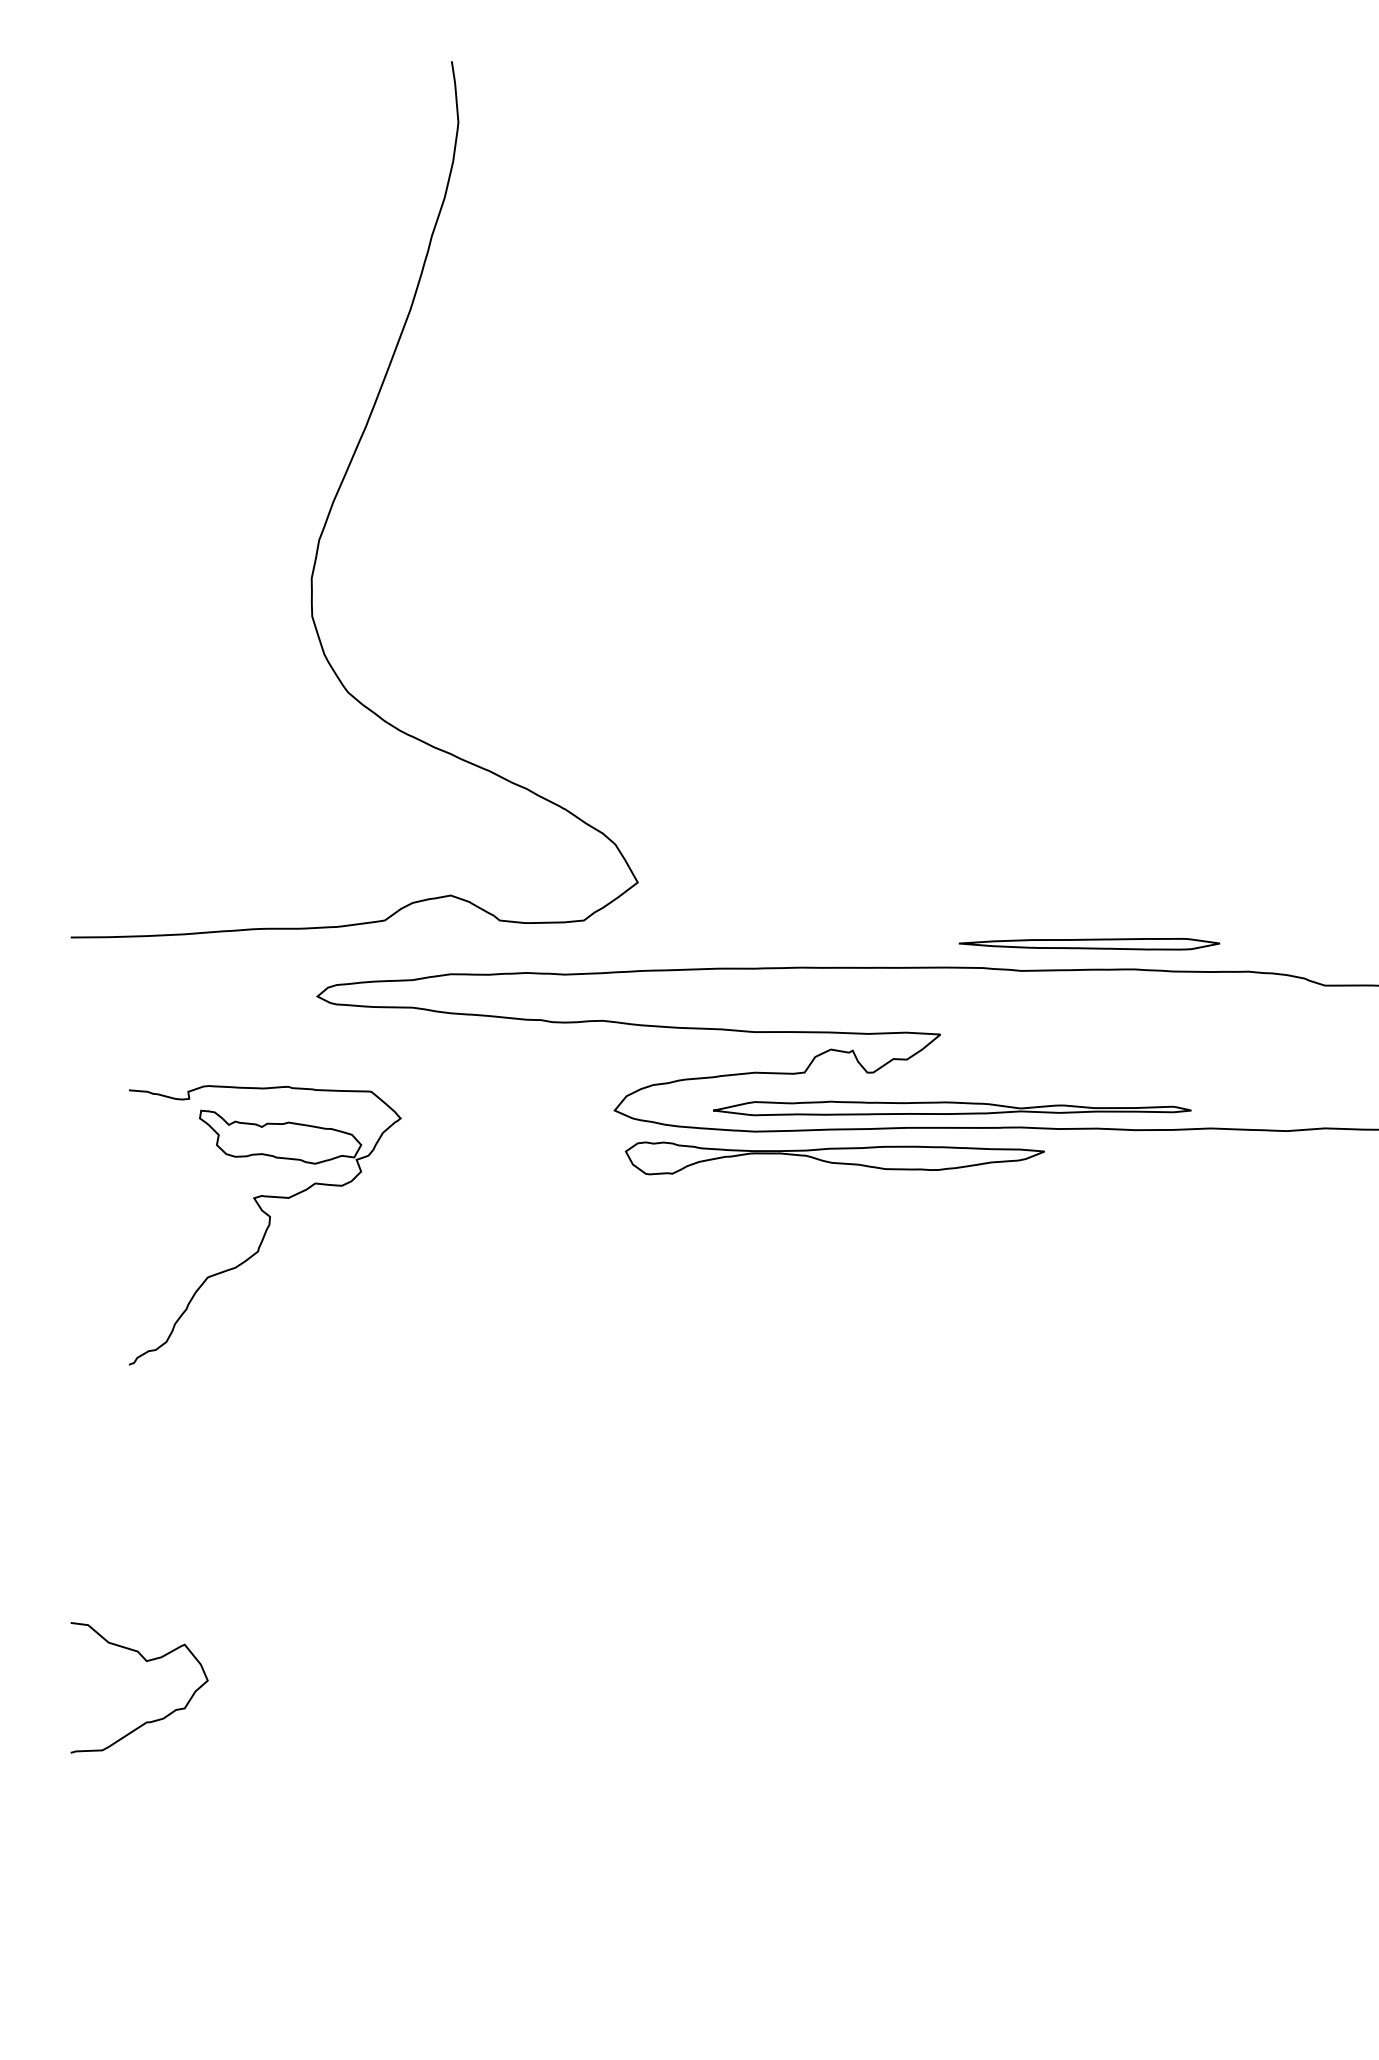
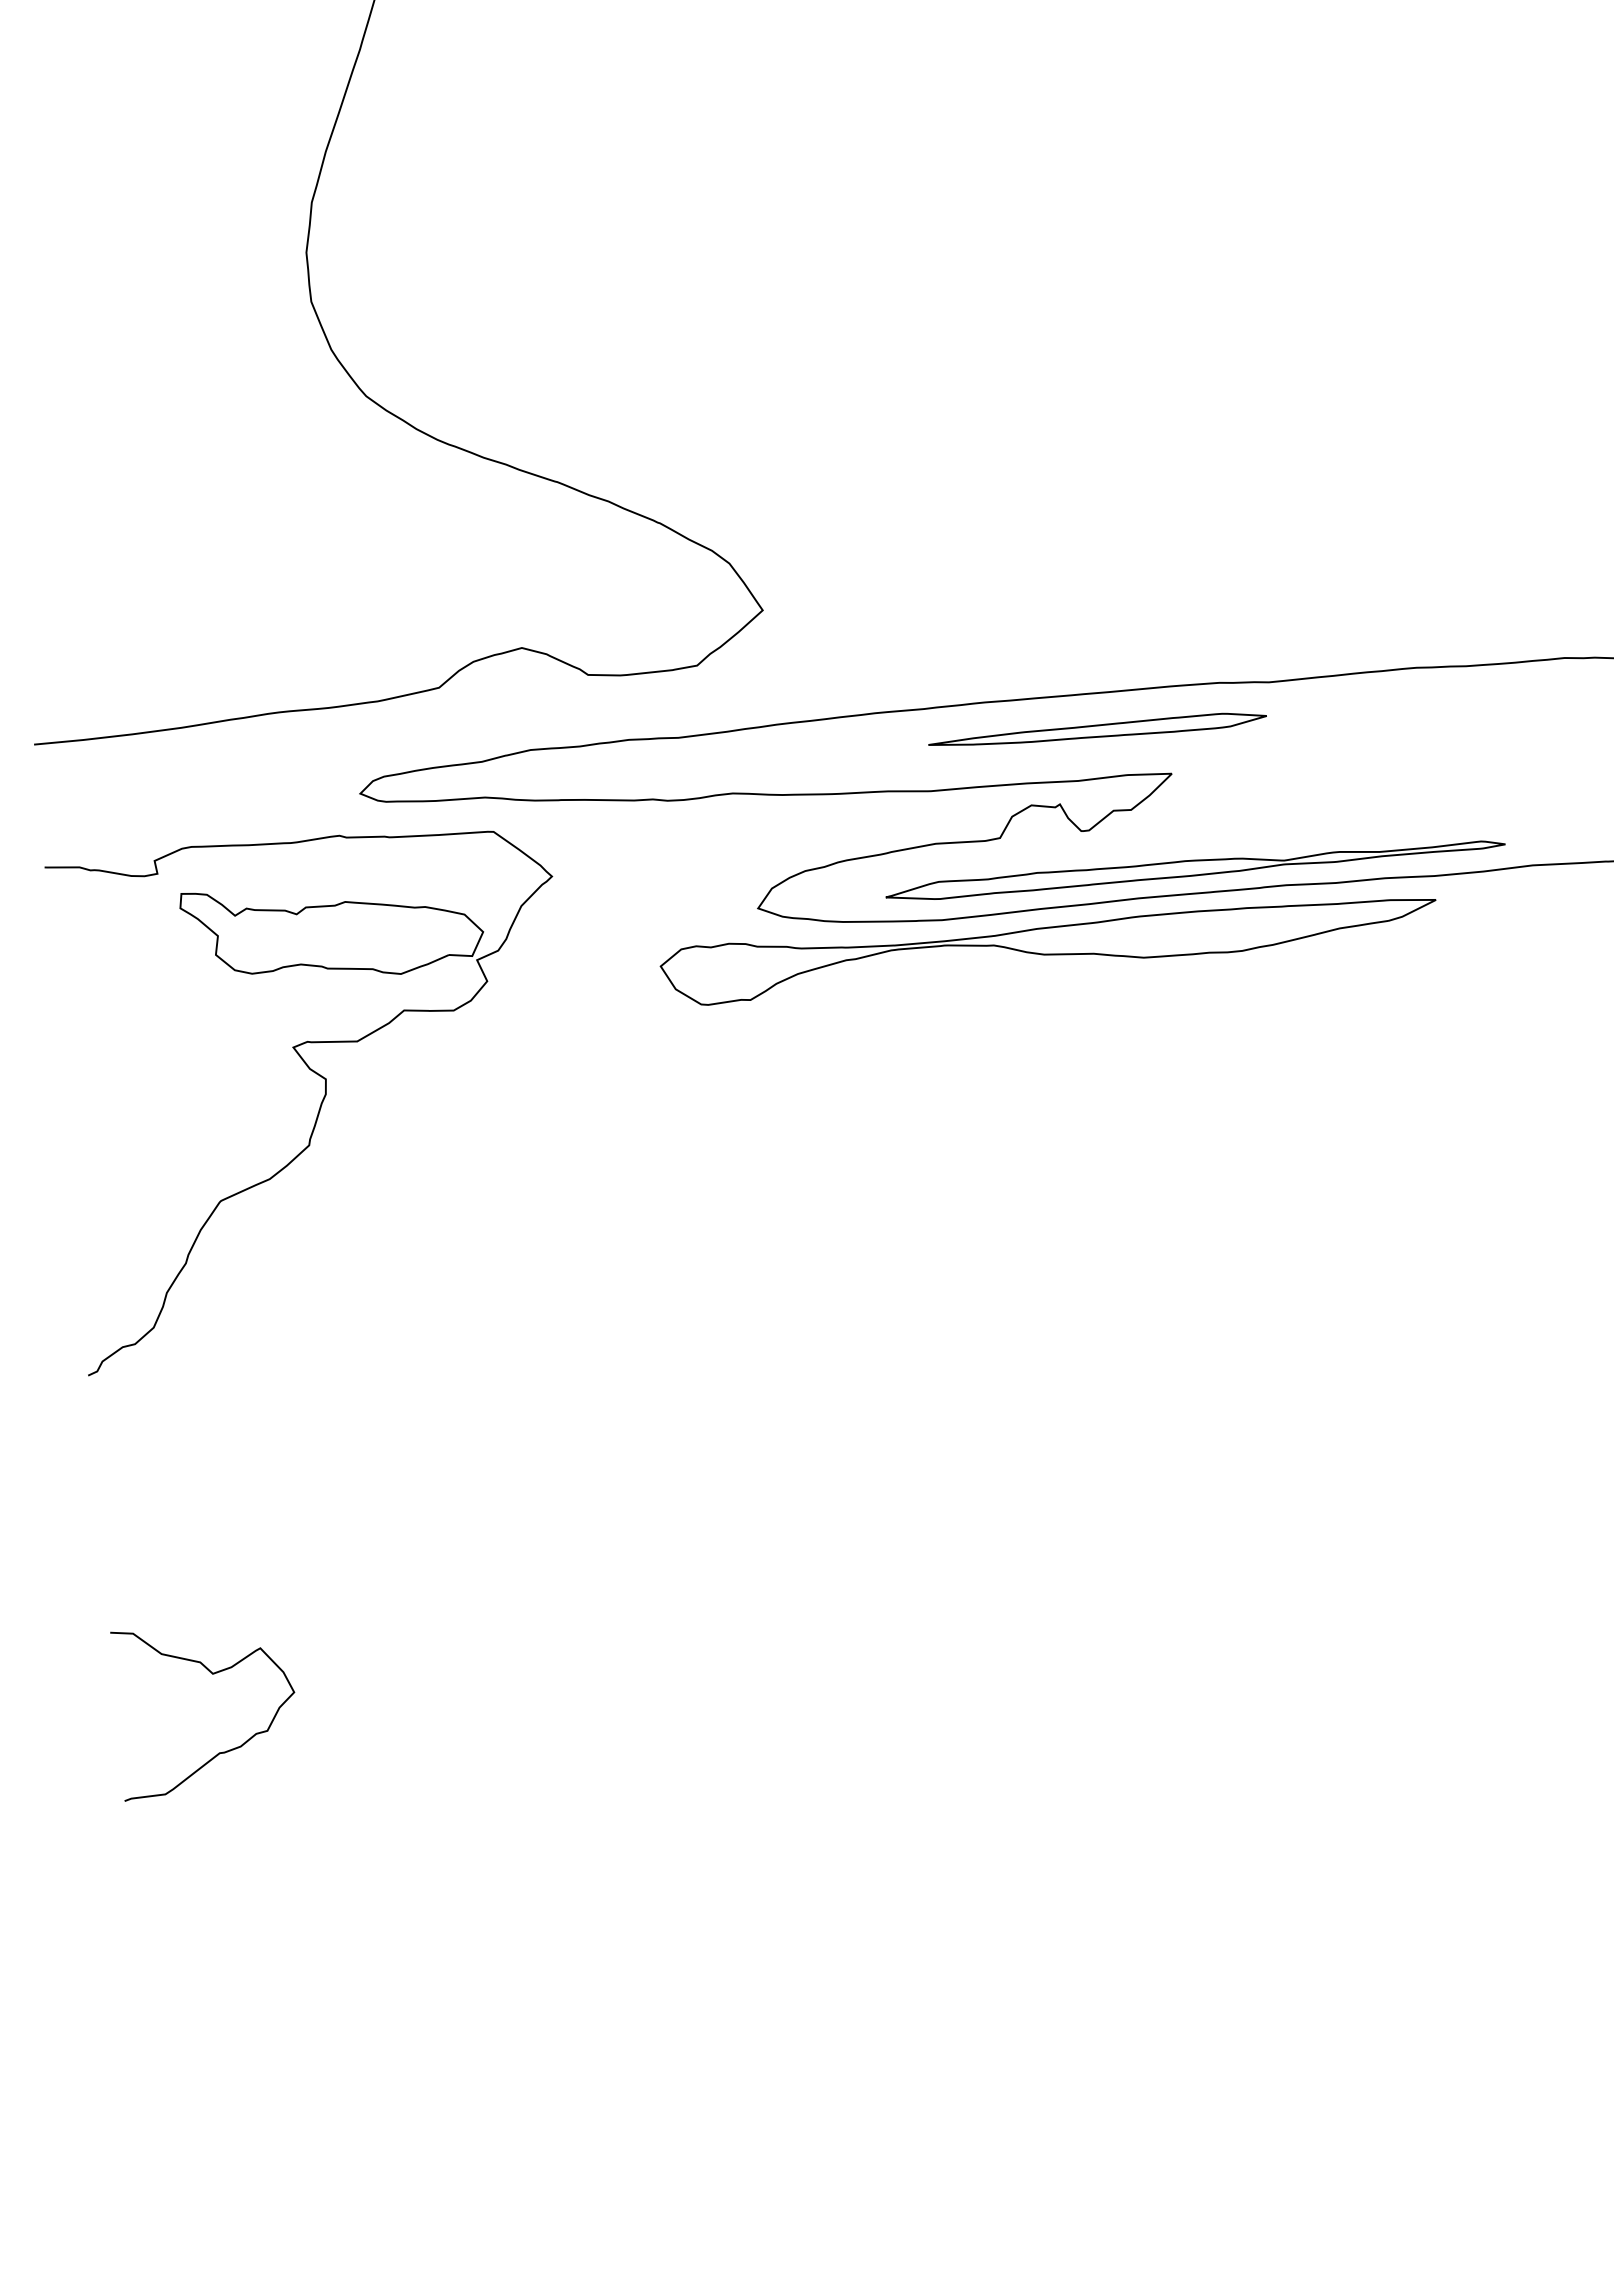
part: (1089, 944) -> (1097, 731), moved
part: (834, 1158) -> (1048, 946), size x1.43
part: (264, 1225) -> (317, 1096), size x1.43

